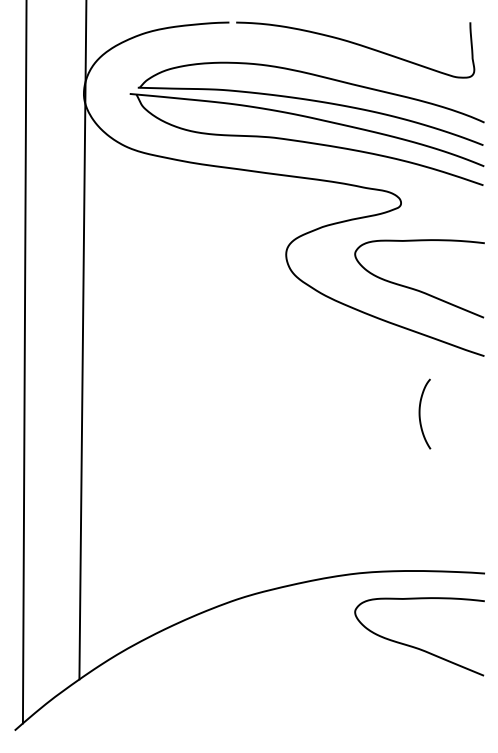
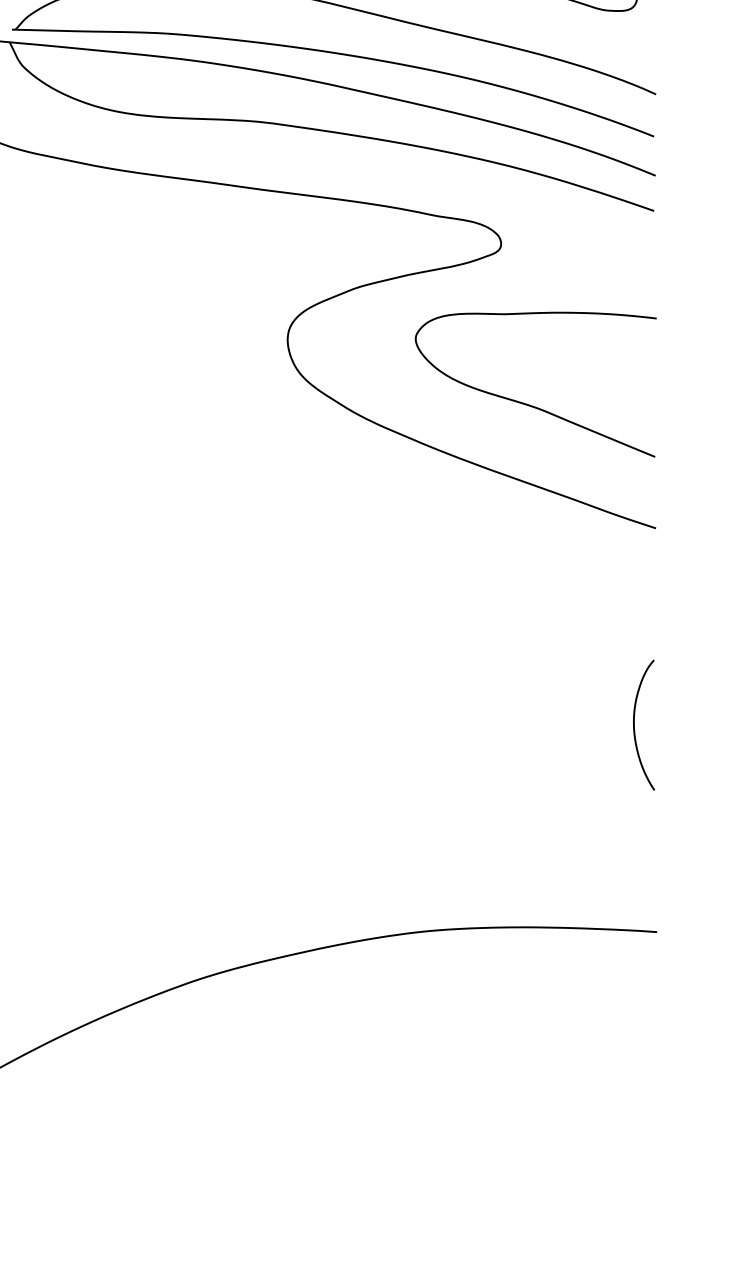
curve: (420, 413) -> (635, 723), moved
curve: (415, 646) -> (527, 1067), removed

